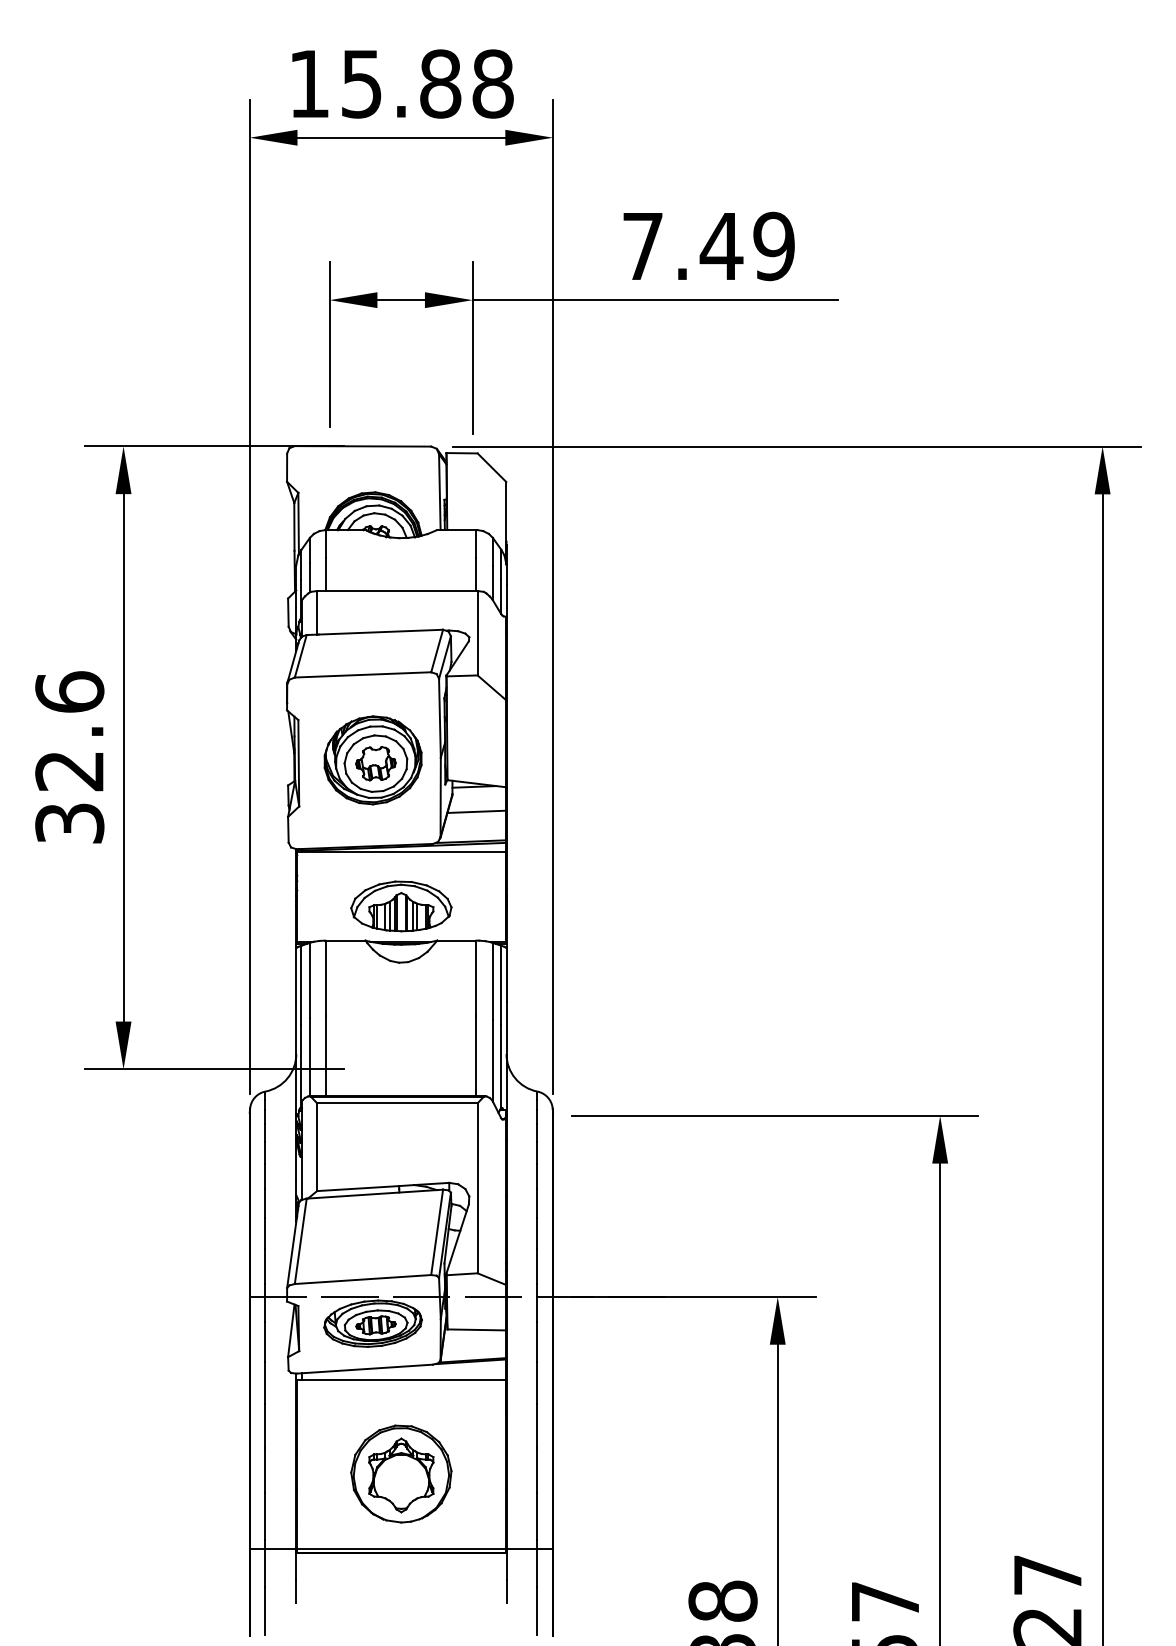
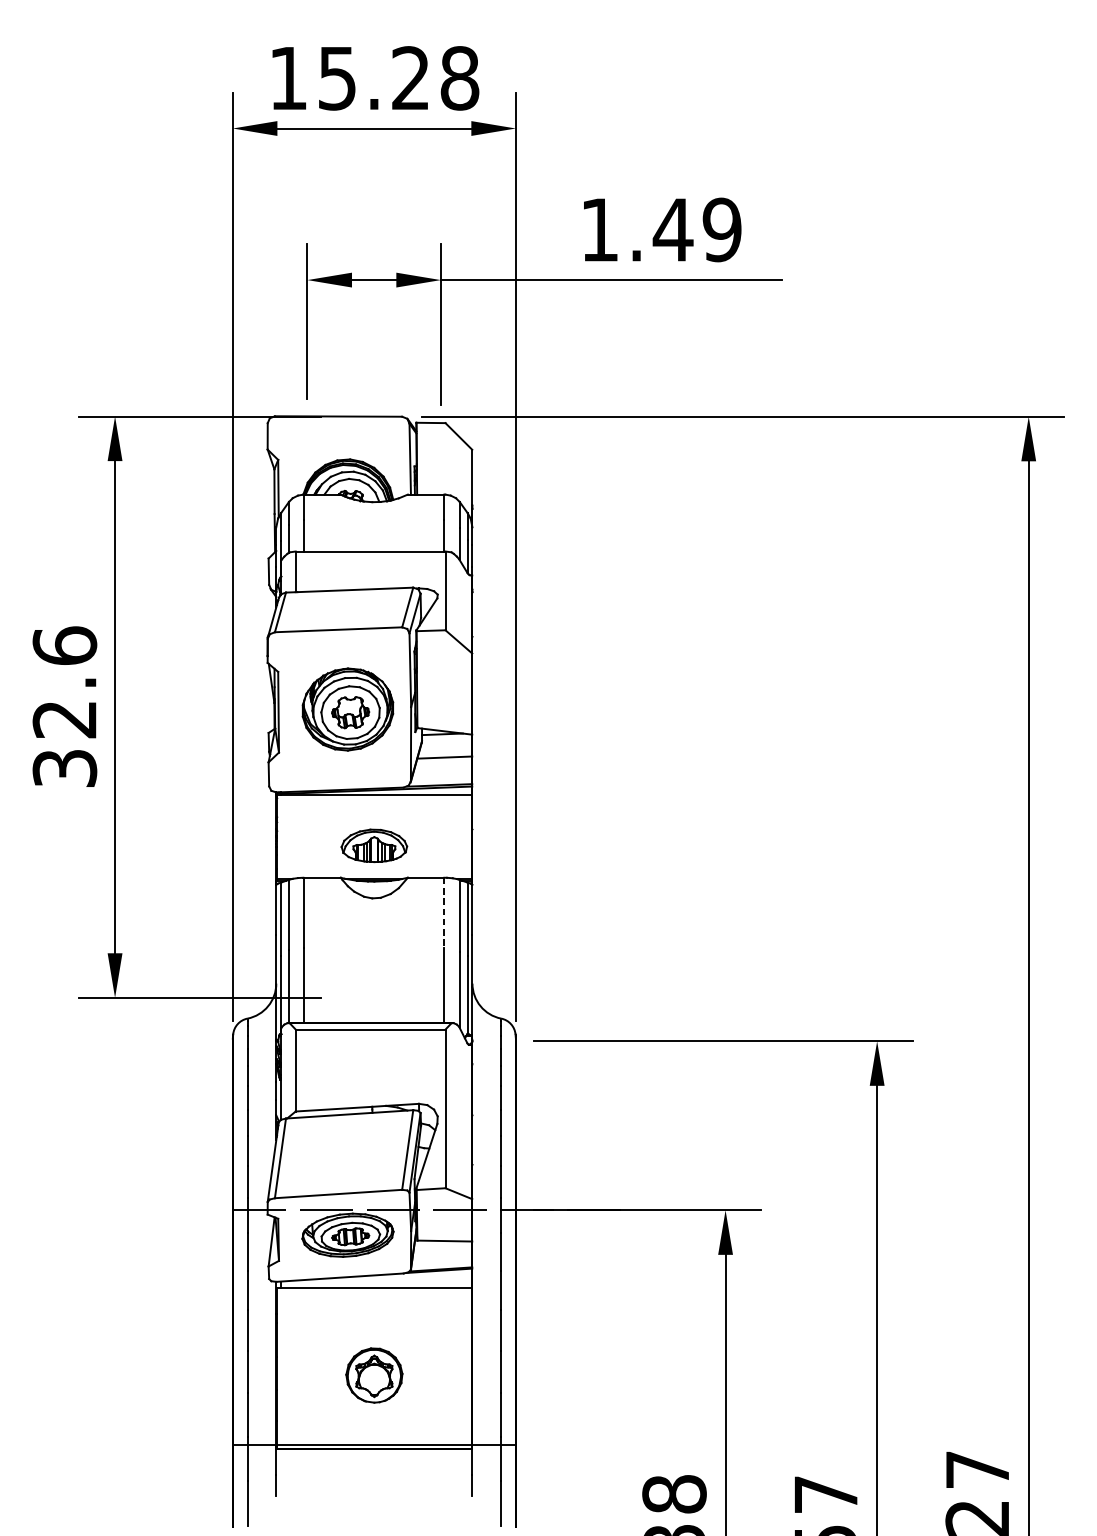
text: (440, 83) -> (410, 77), 15.88 -> 15.28
text: (642, 246) -> (599, 230), 7.49 -> 1.49
part: (401, 906) -> (374, 845), size x0.7
line: (476, 978) -> (444, 913), solid -> dashed
part: (401, 1473) -> (374, 1375), size x0.6

